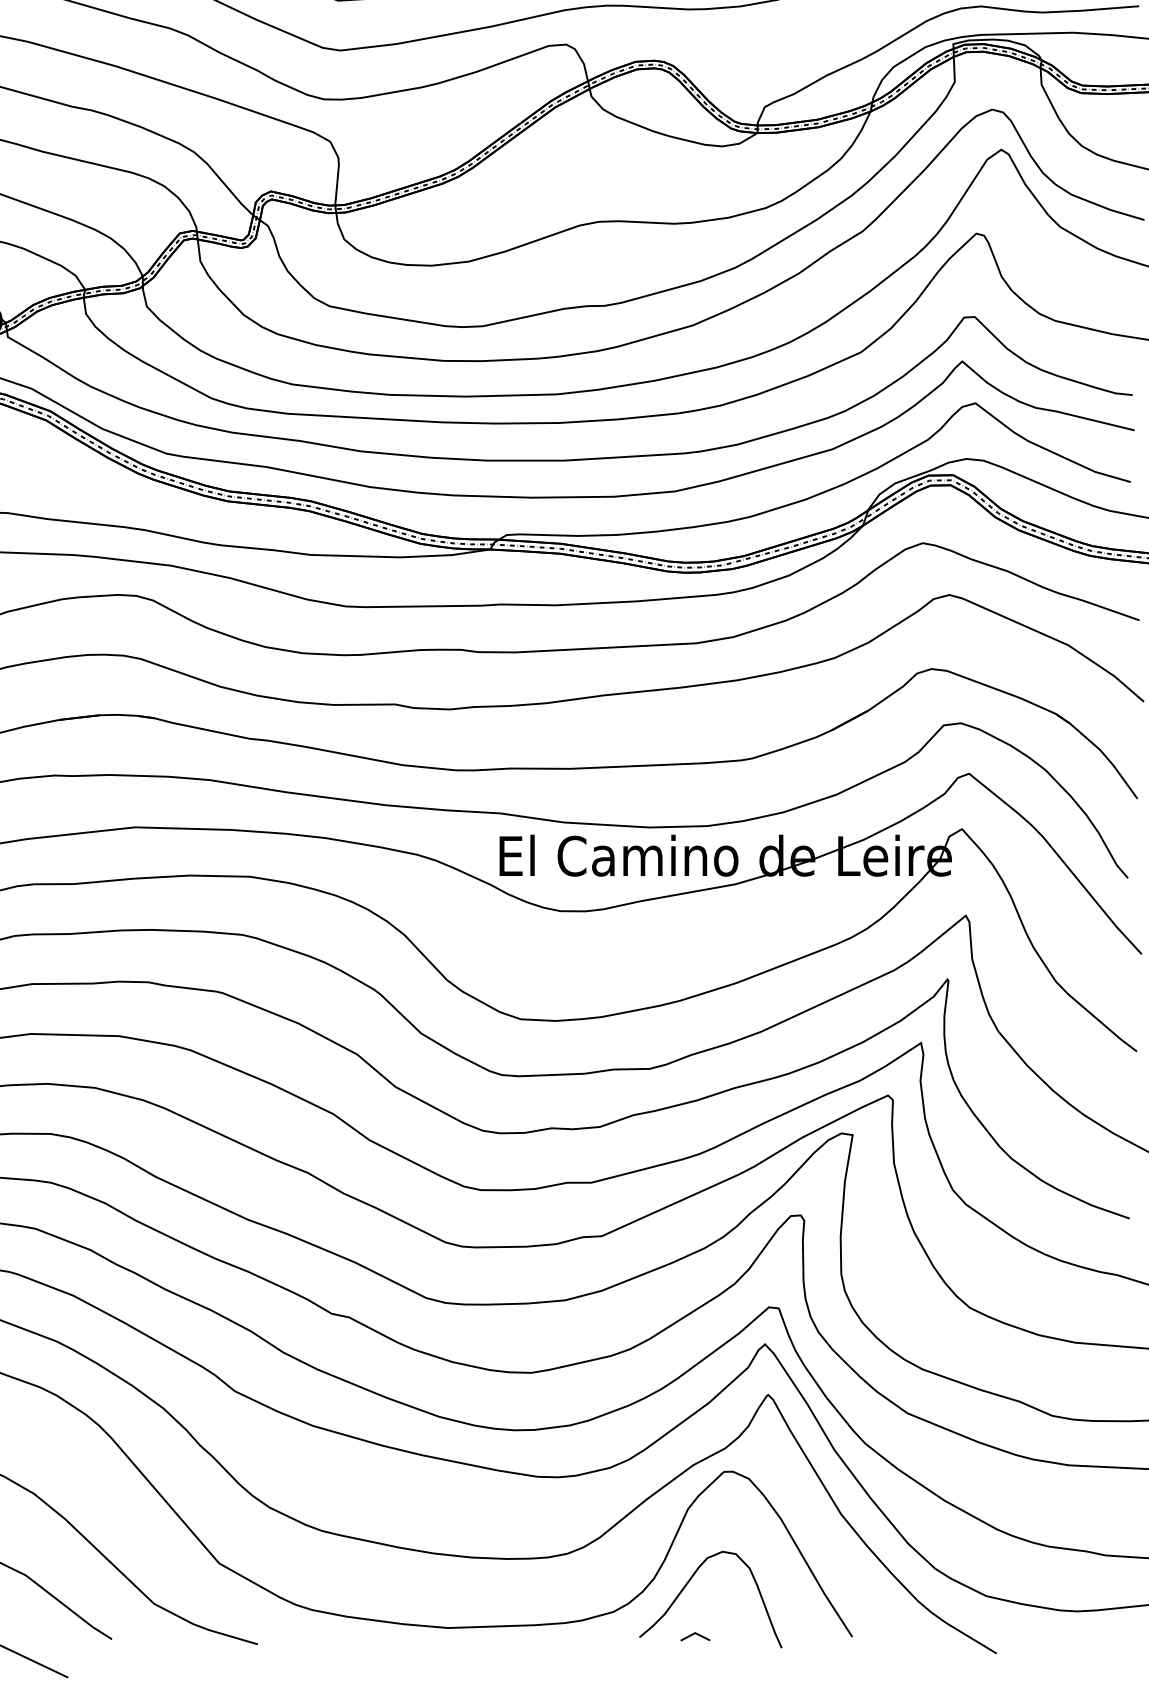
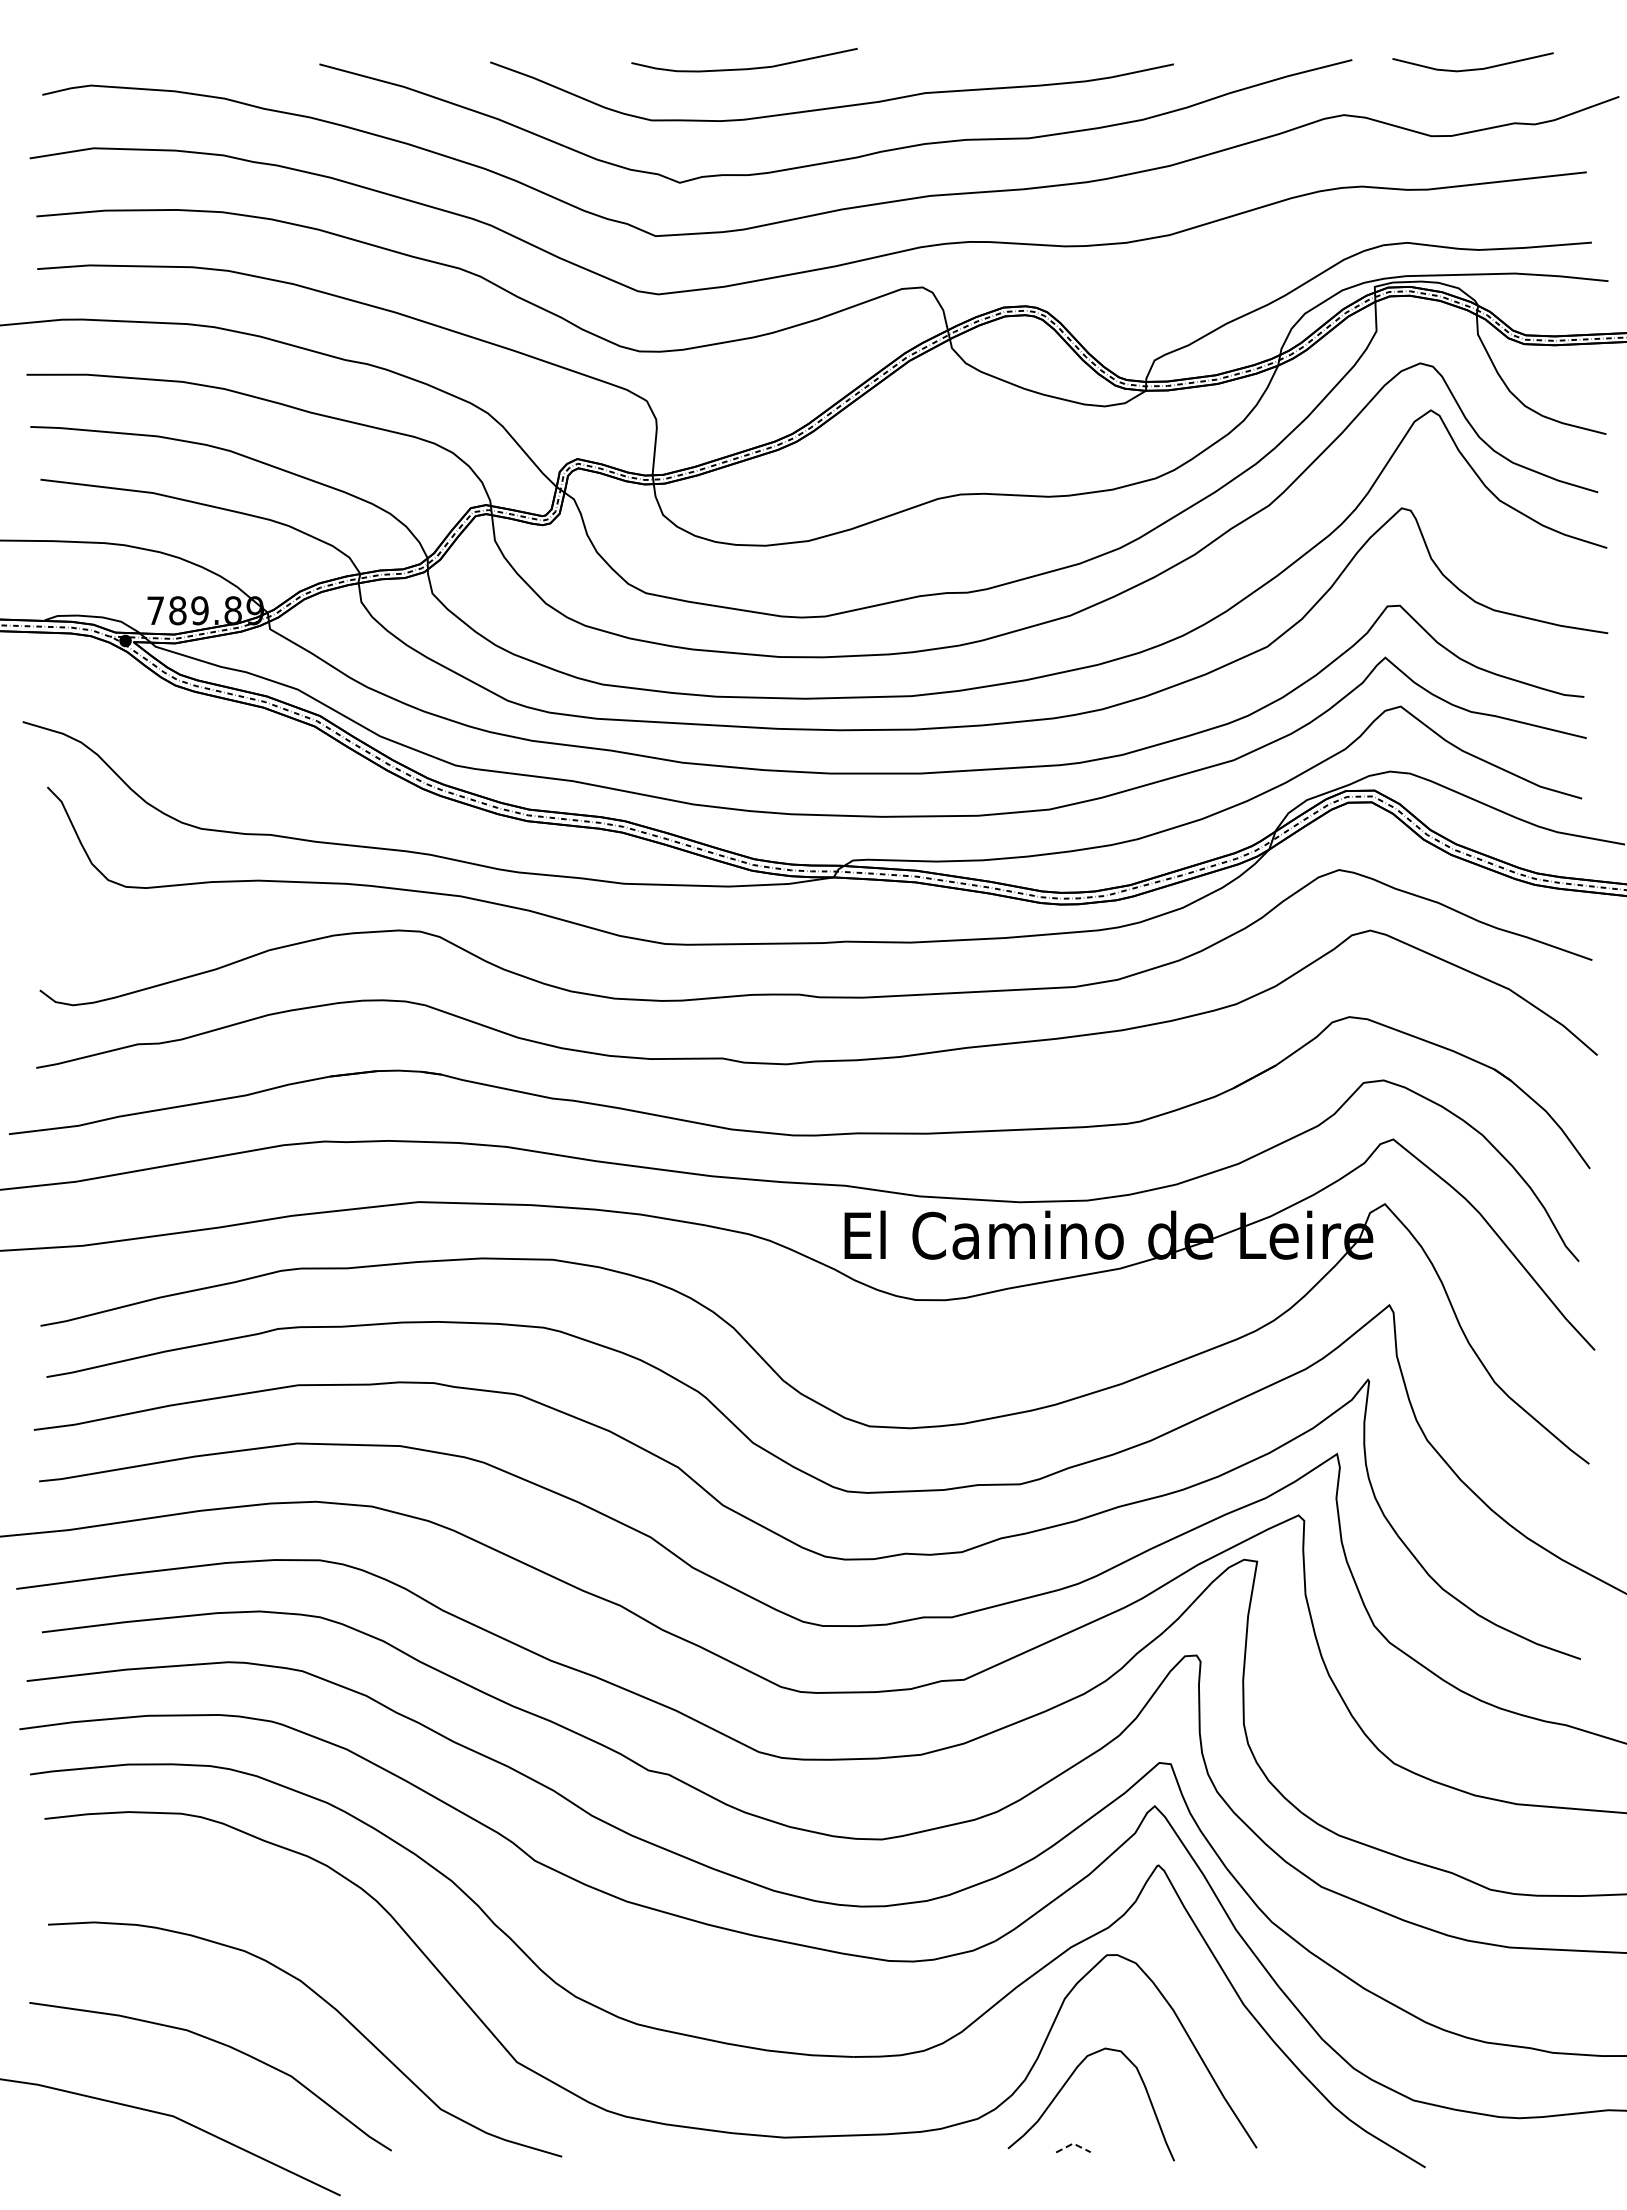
line: (695, 1633) -> (1073, 2143), solid -> dashed

